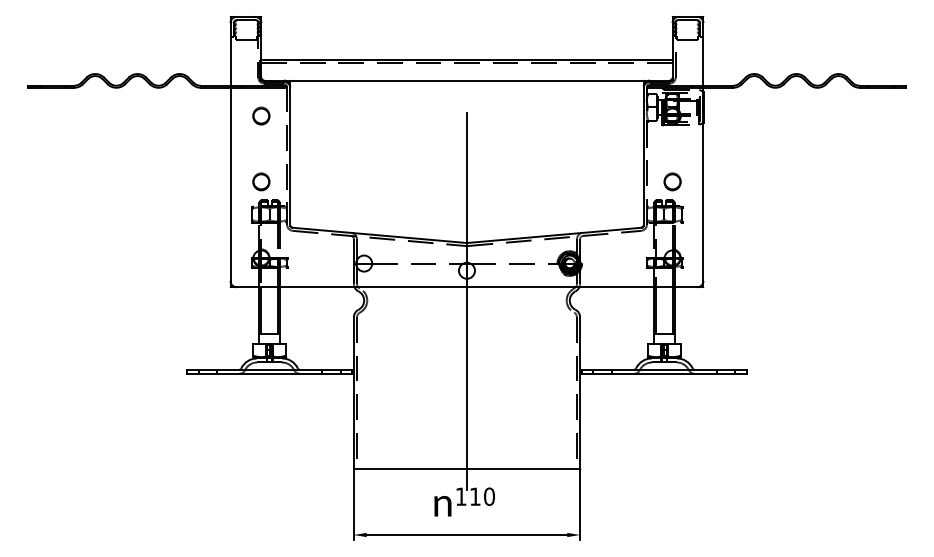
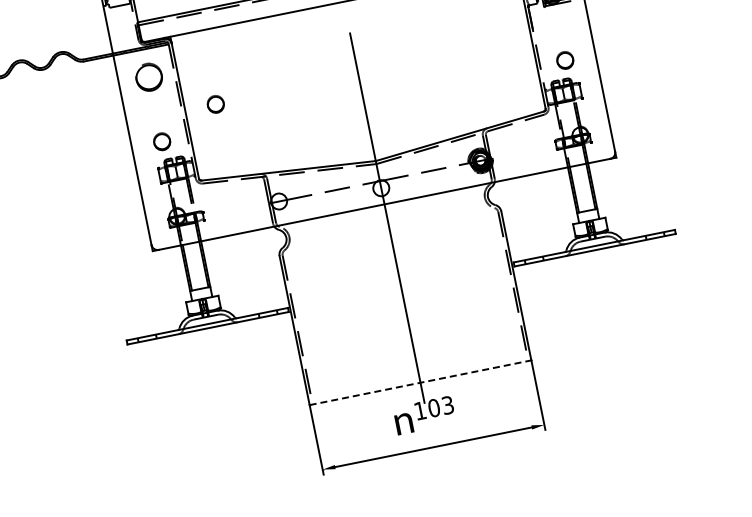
part: (261, 115) -> (149, 76), size x1.6
part: (321, 155) -> (215, 104), added
line: (467, 469) -> (421, 382), solid -> dashed
text: (482, 496) -> (441, 406), 110 -> 103

